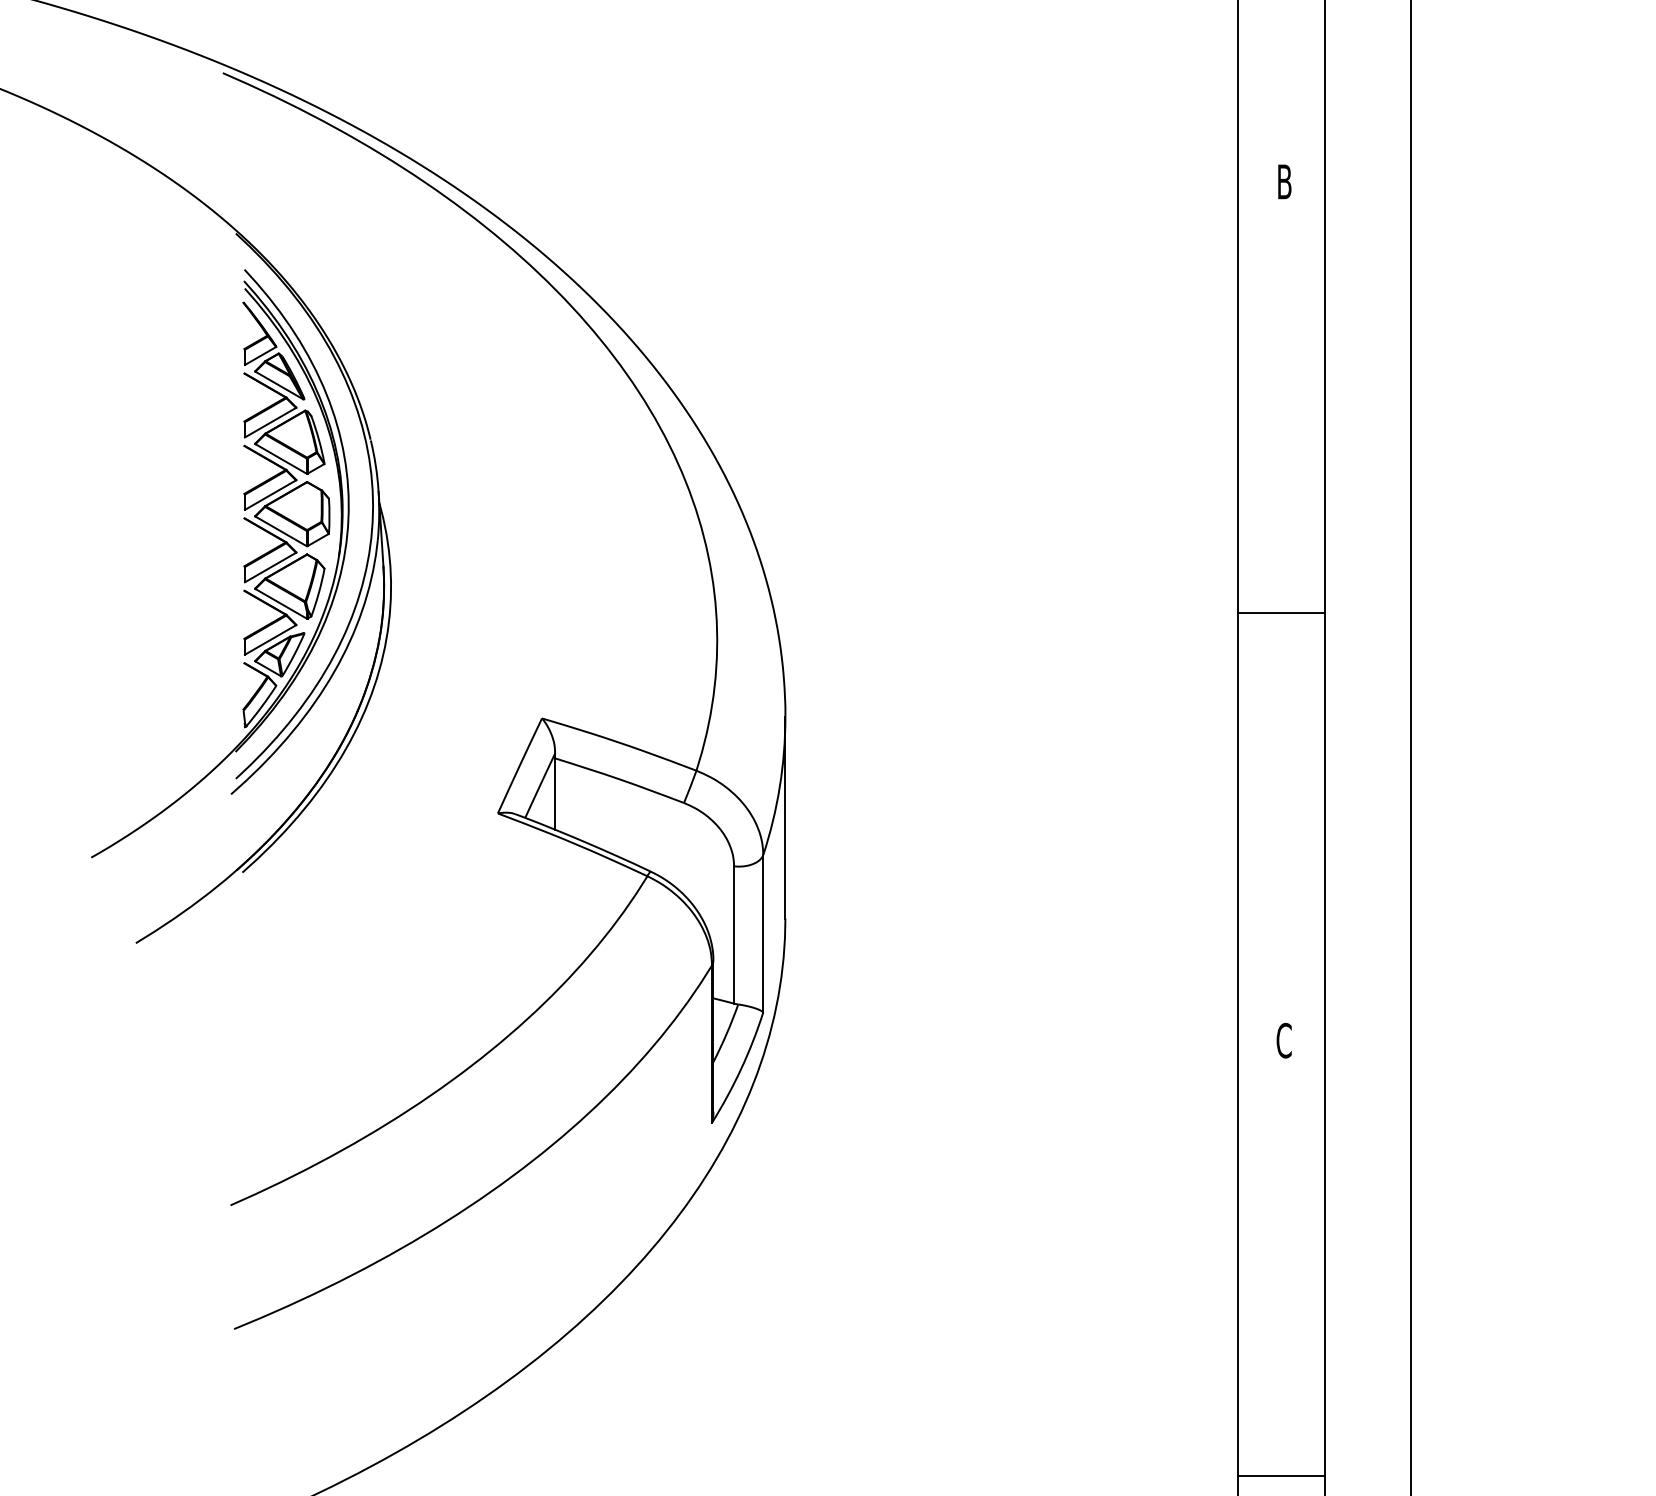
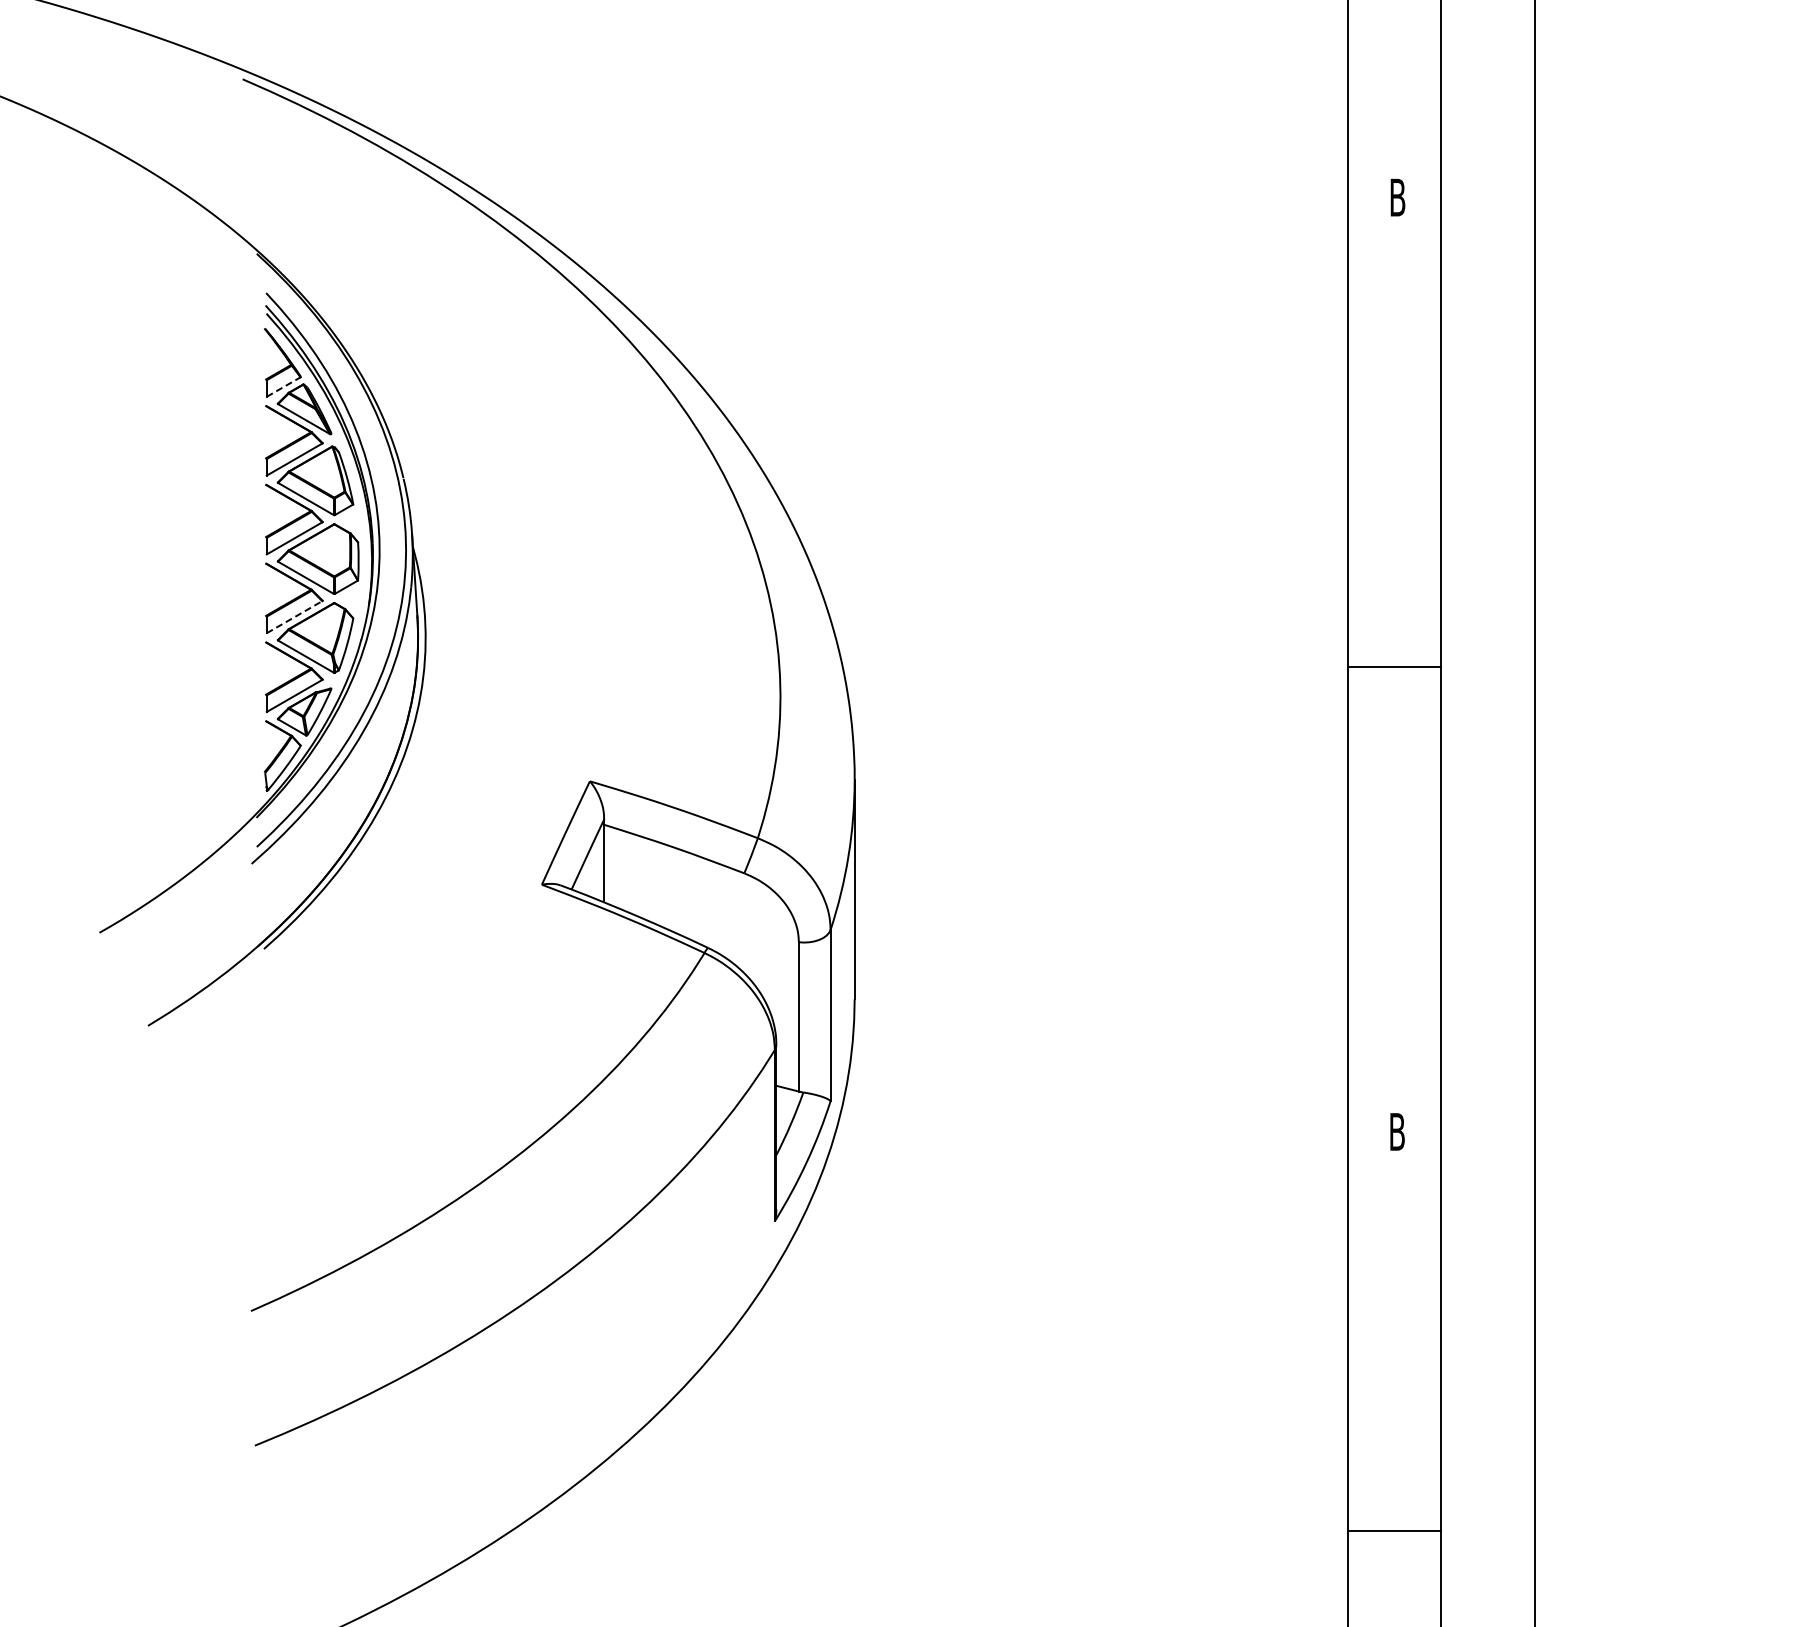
line: (261, 355) -> (284, 386), solid -> dashed
line: (270, 566) -> (294, 616), solid -> dashed
text: (1284, 1040) -> (1397, 1131), C -> B
line: (1281, 1476) -> (1394, 1531), moved

